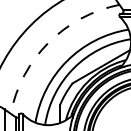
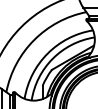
arc: (48, 43) -> (34, 40), dashed -> solid

